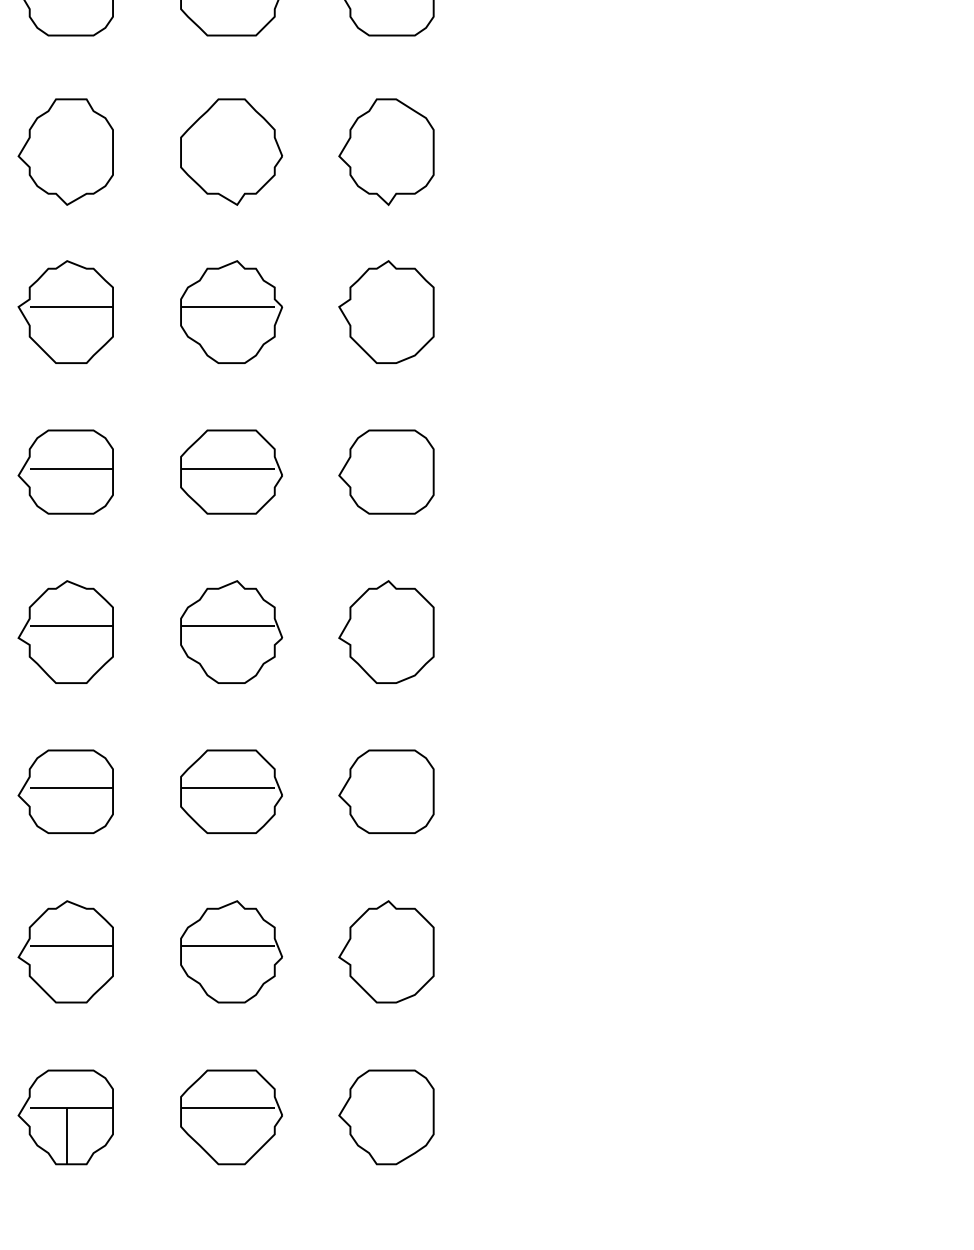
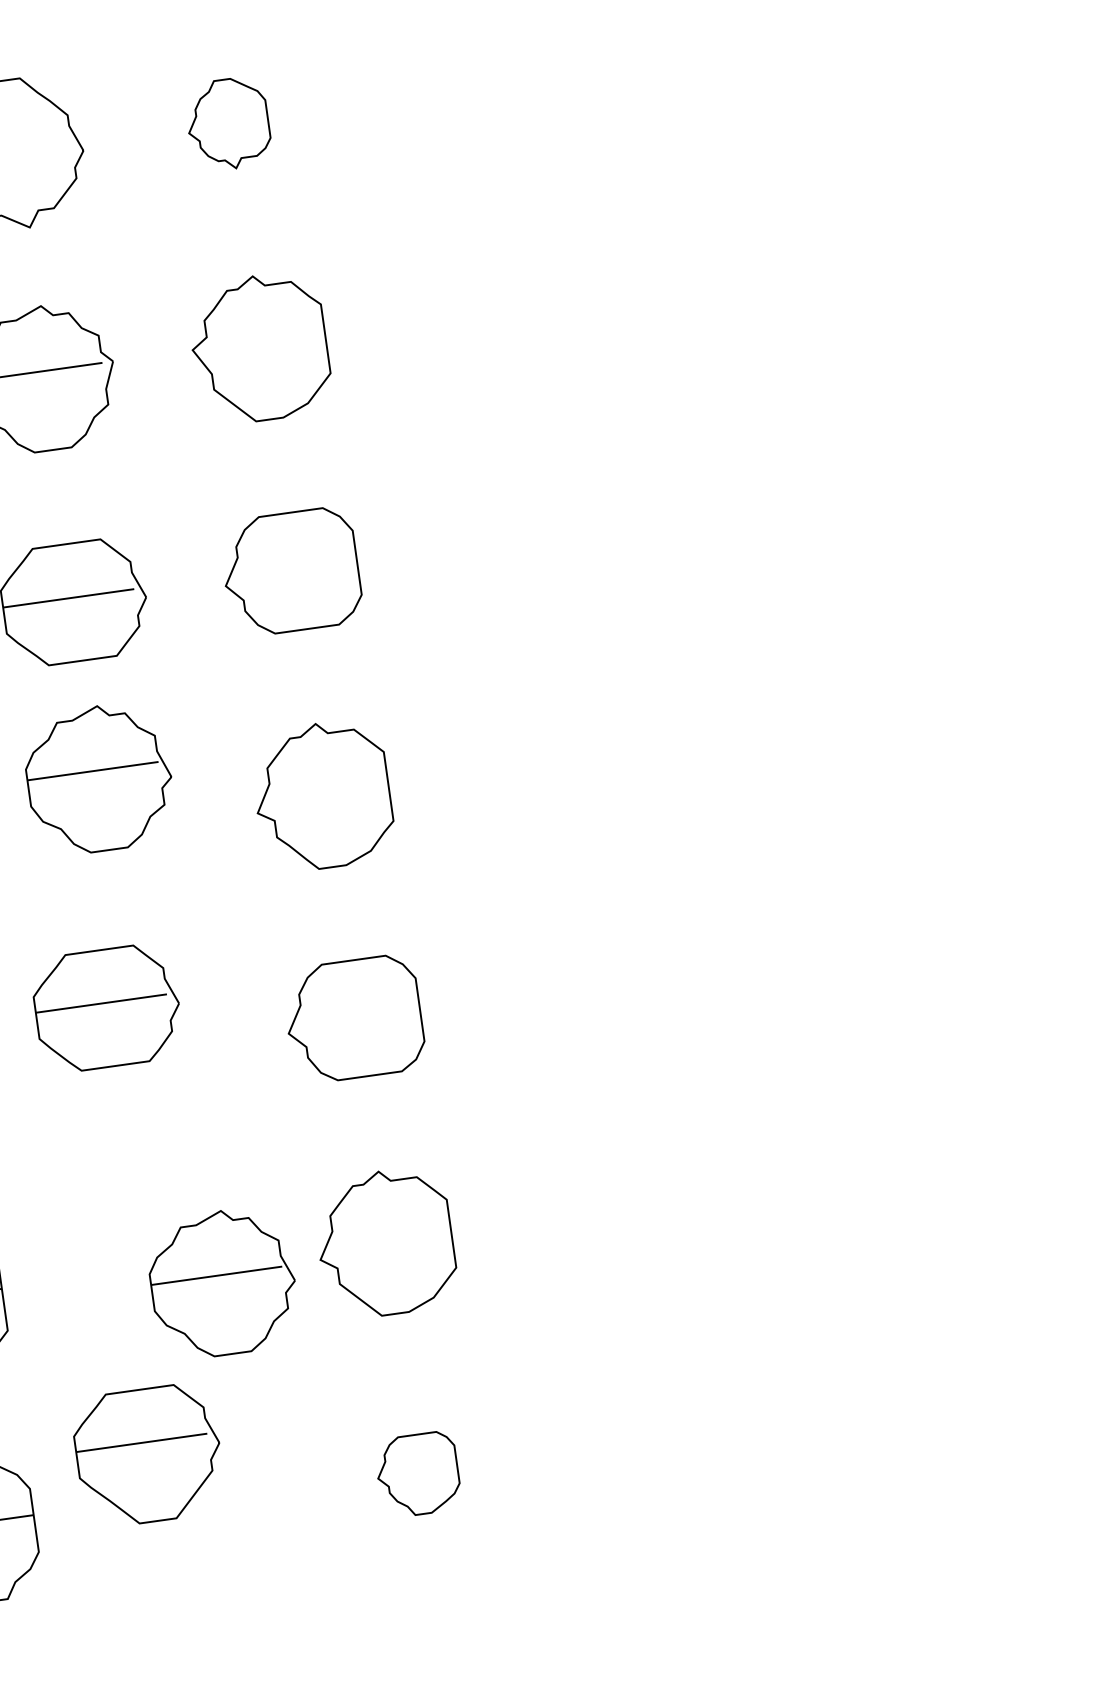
part: (386, 151) -> (228, 123), size x0.6
part: (231, 631) -> (99, 777), moved
part: (231, 791) -> (107, 1007), moved
part: (231, 951) -> (222, 1282), moved
part: (231, 1117) -> (148, 1455), moved
part: (386, 1117) -> (418, 1474), size x0.6

